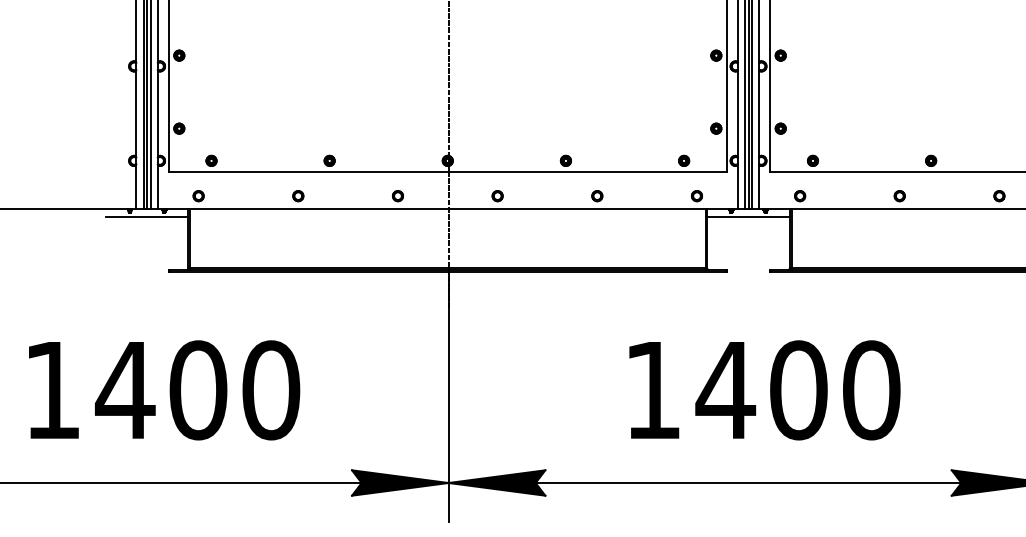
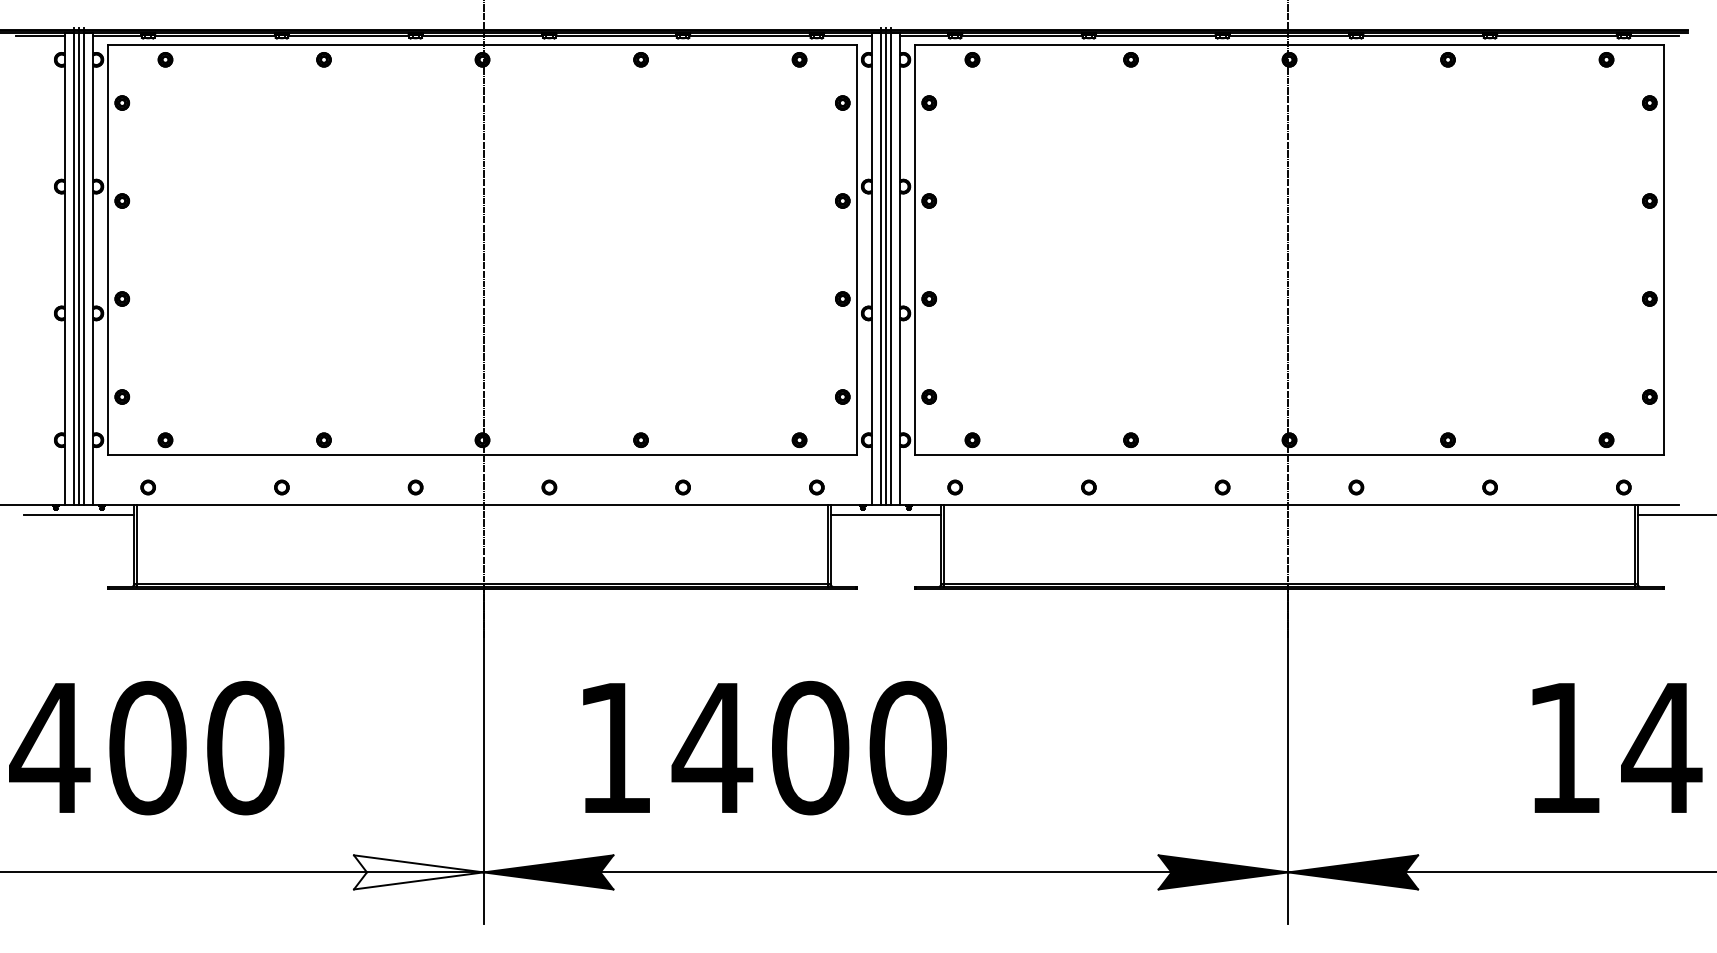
text: (764, 390) -> (764, 748), moved
fill: (400, 483) -> (418, 872), removed

